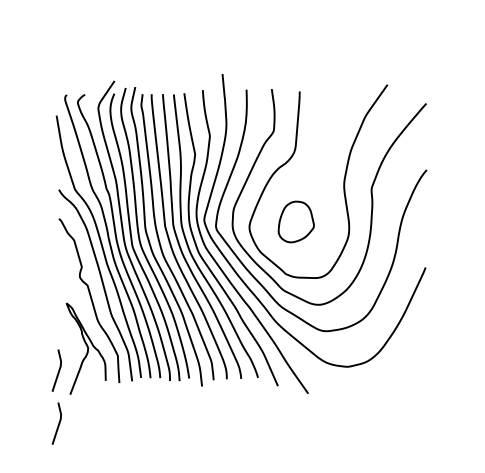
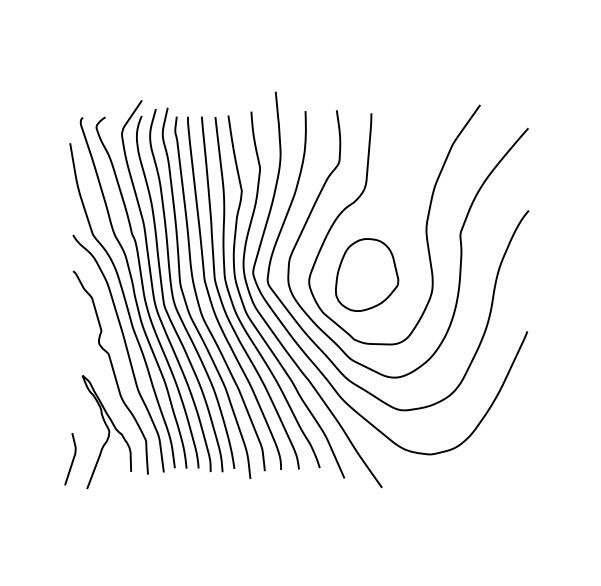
part: (296, 221) -> (367, 274), size x1.43
curve: (58, 423) -> (72, 524), removed

